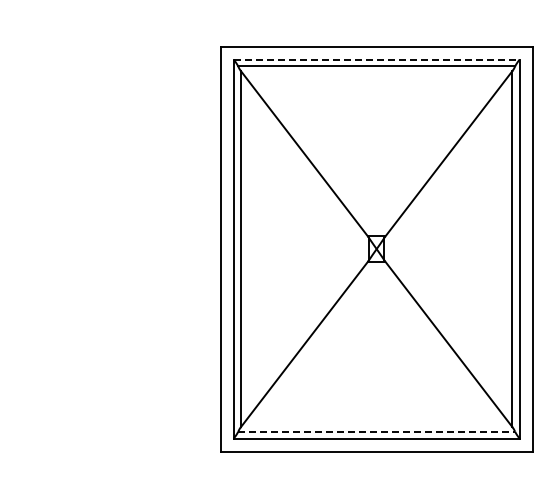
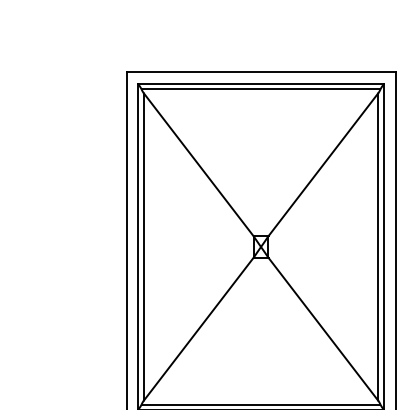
line: (376, 59) -> (260, 83), dashed -> solid
line: (377, 431) -> (261, 404), dashed -> solid

